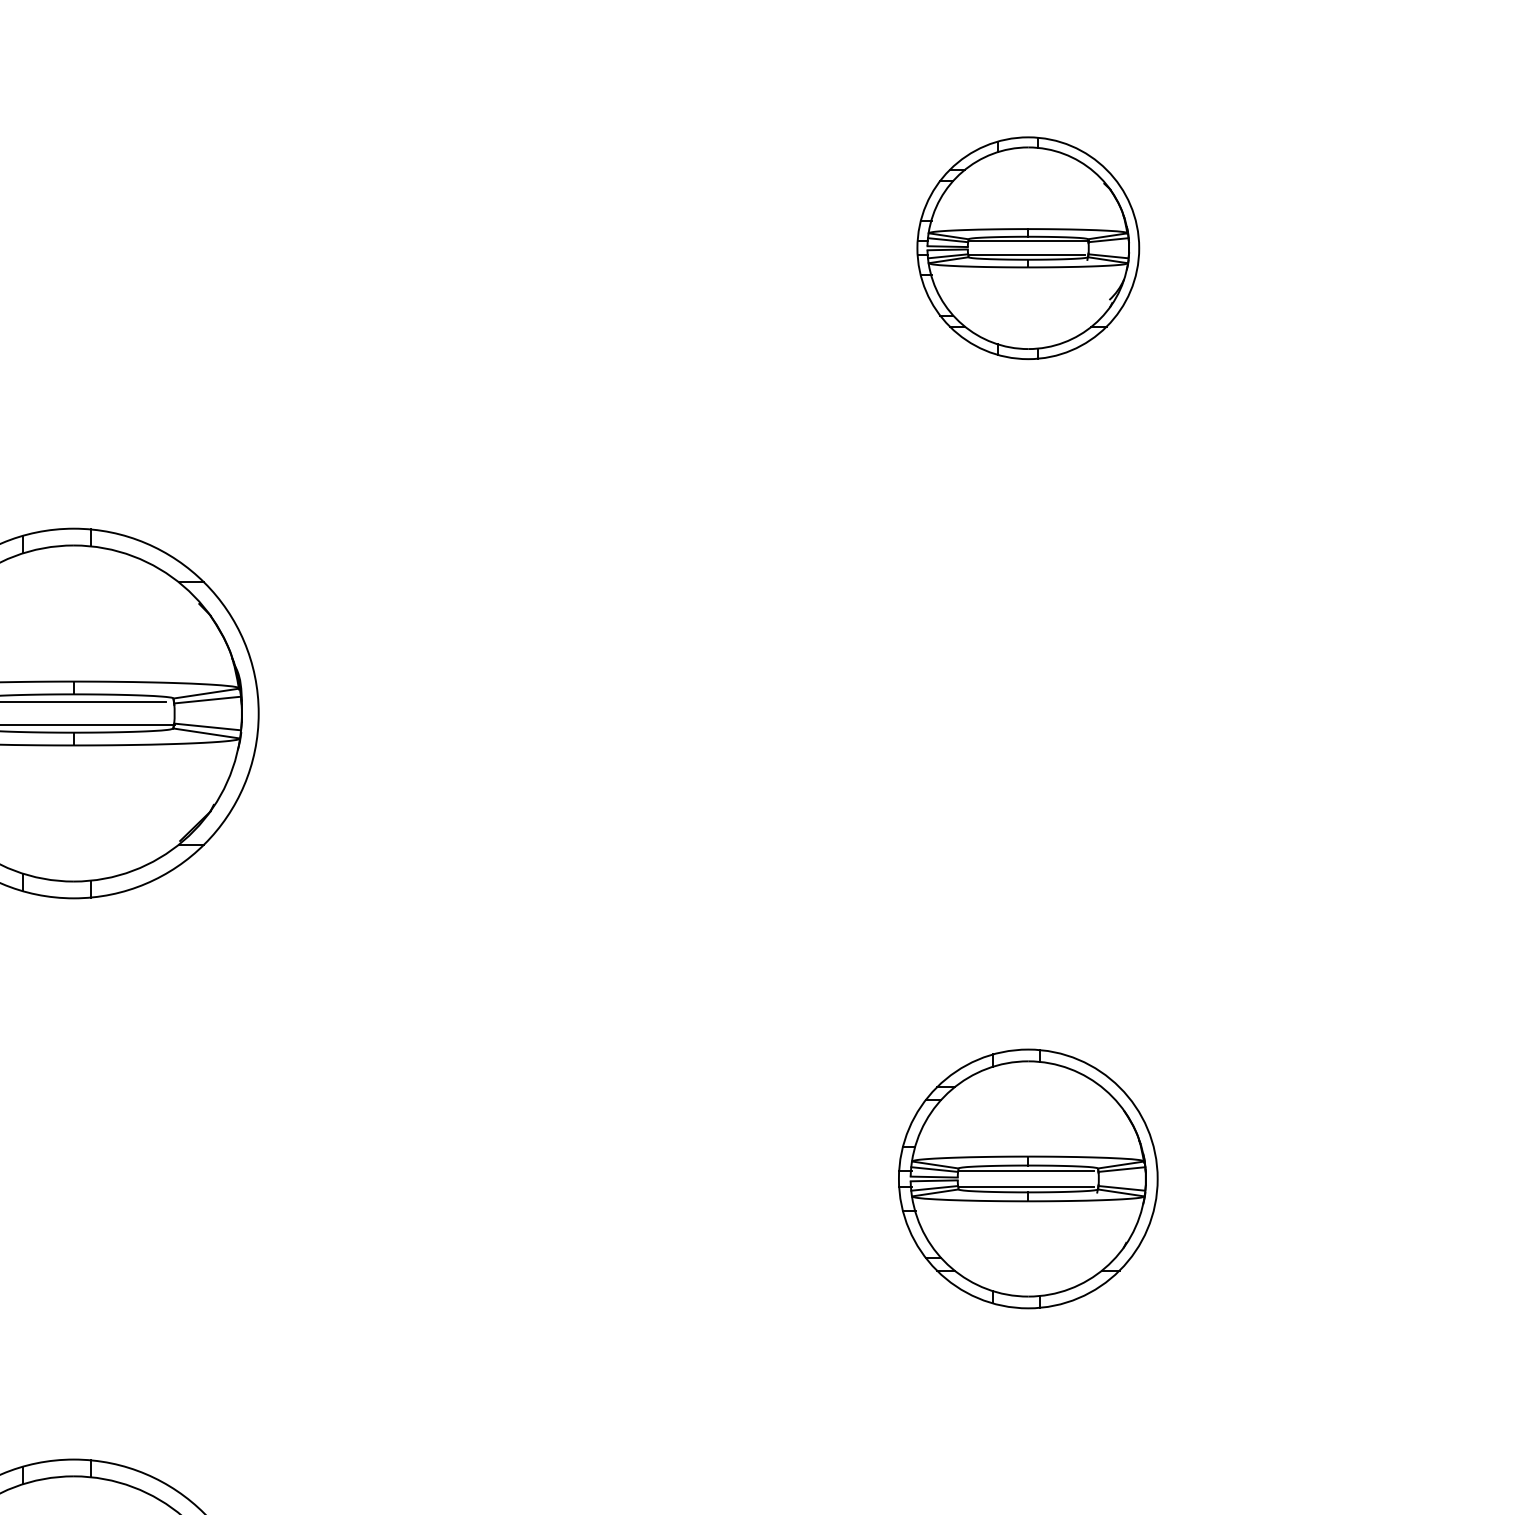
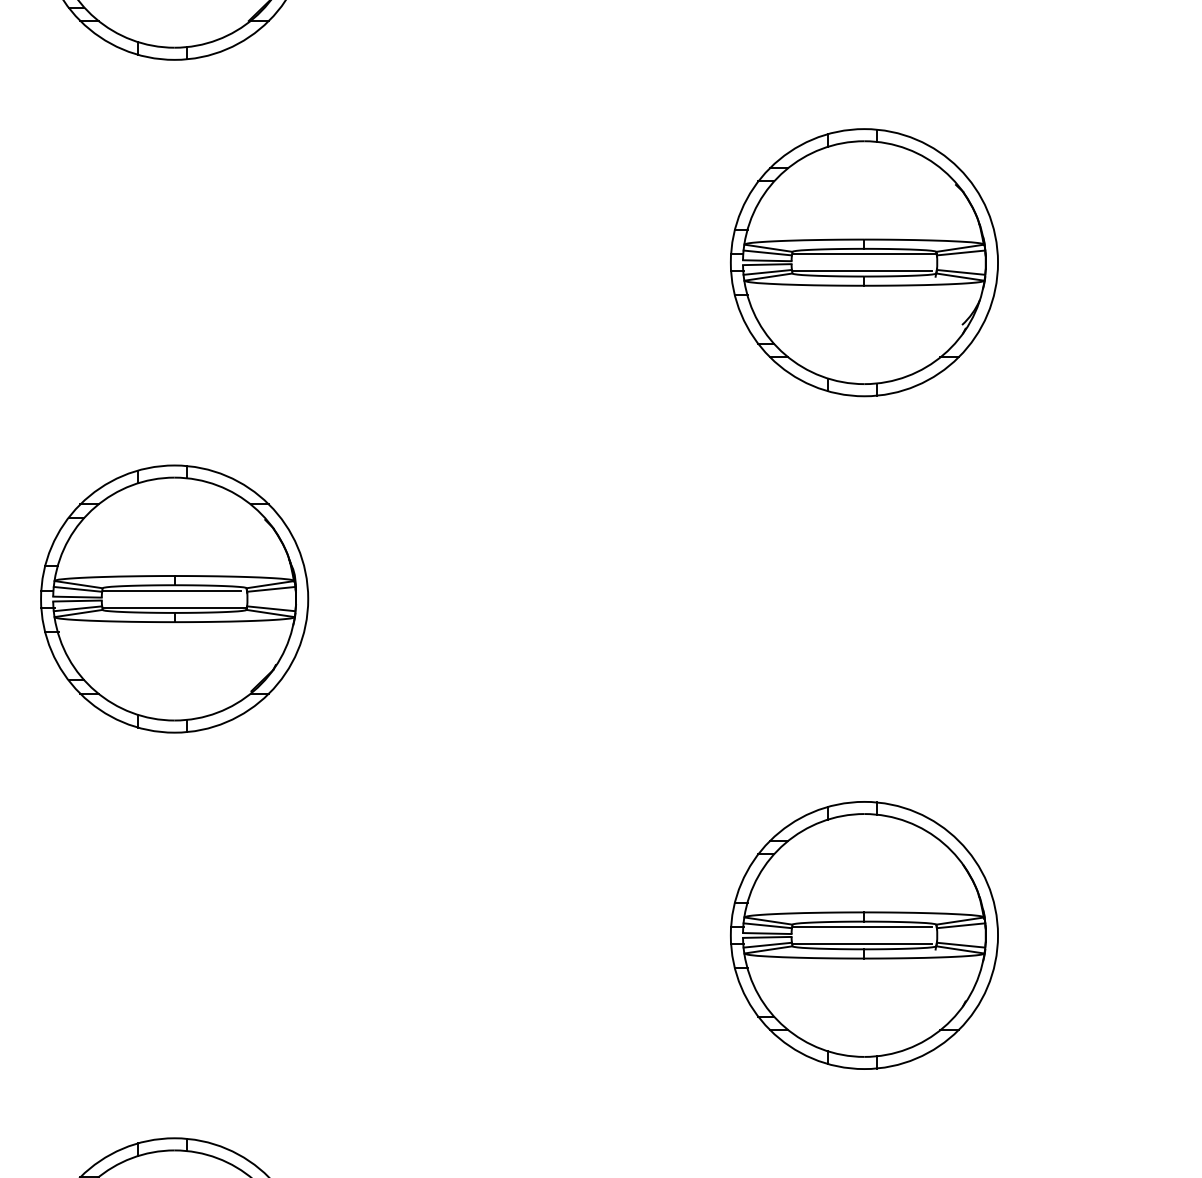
part: (1028, 247) -> (864, 262), size x1.67
part: (1028, 1178) -> (864, 935), size x1.43

